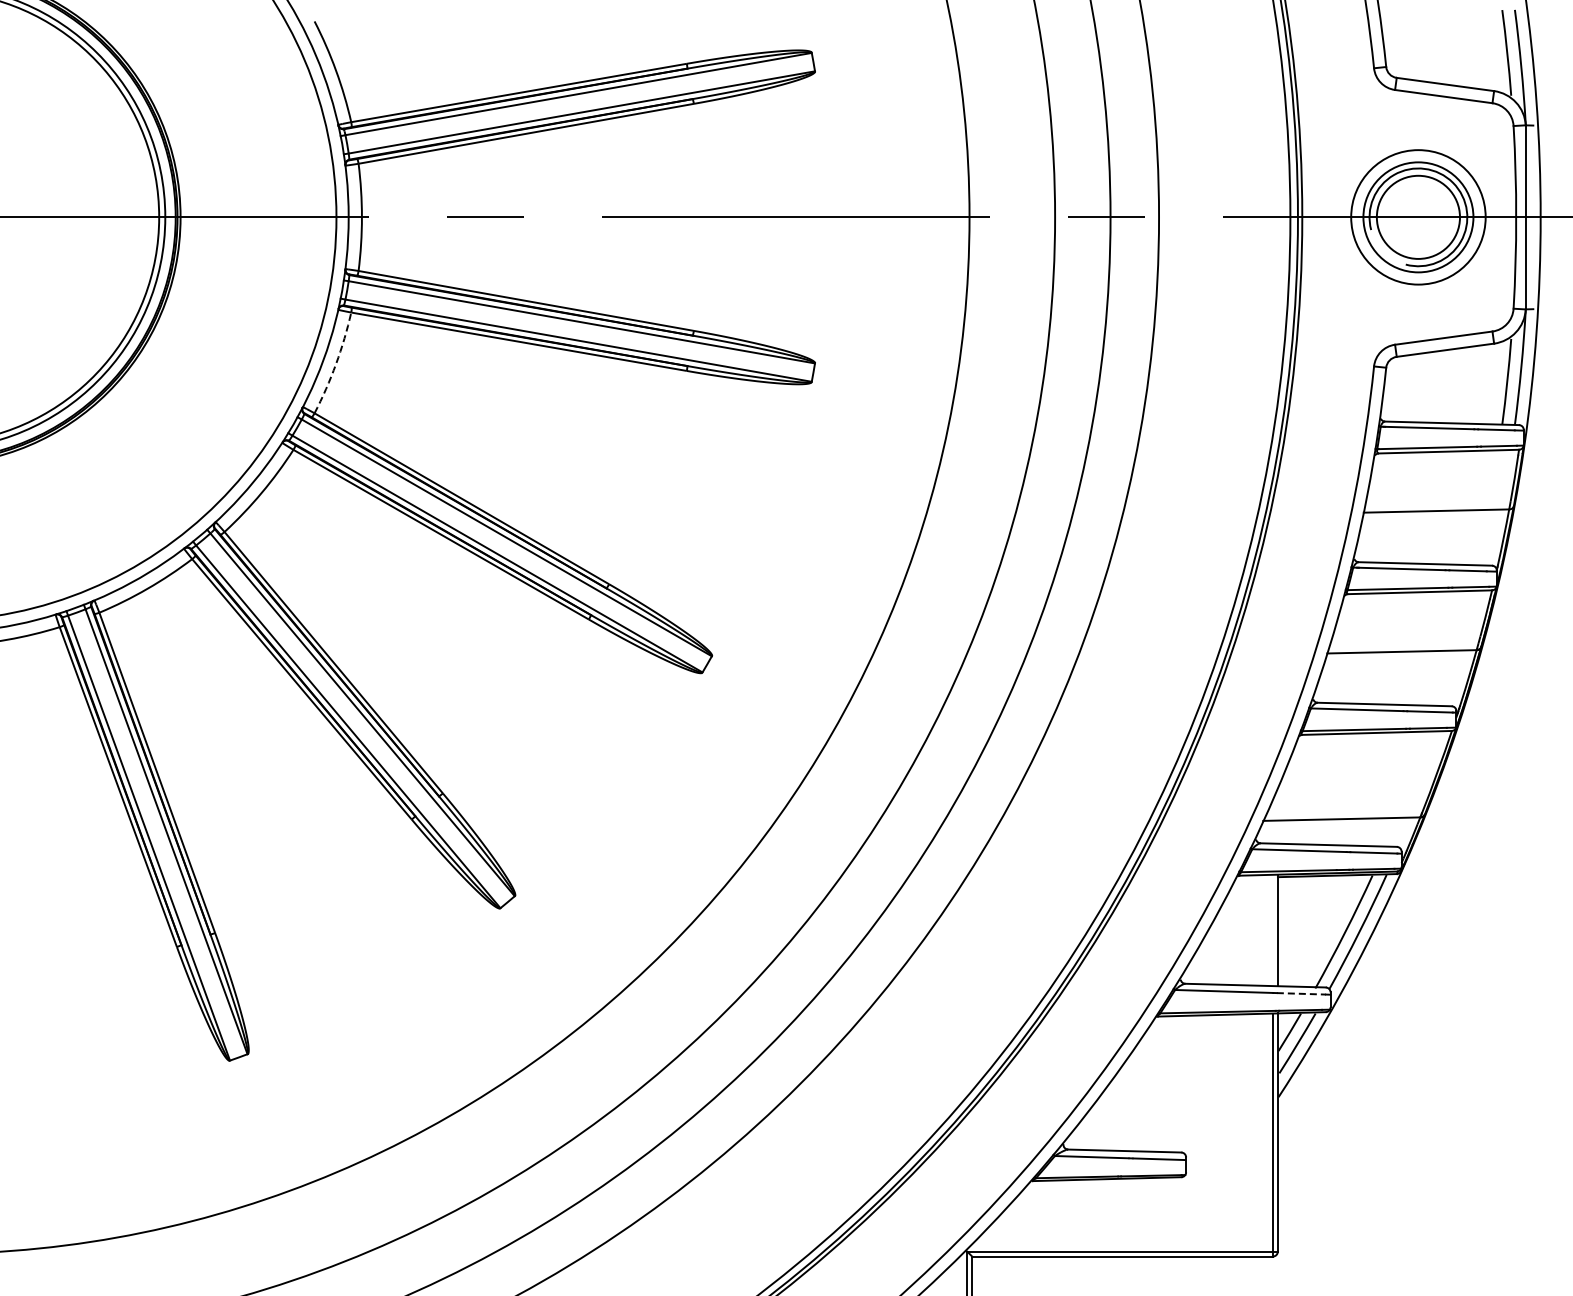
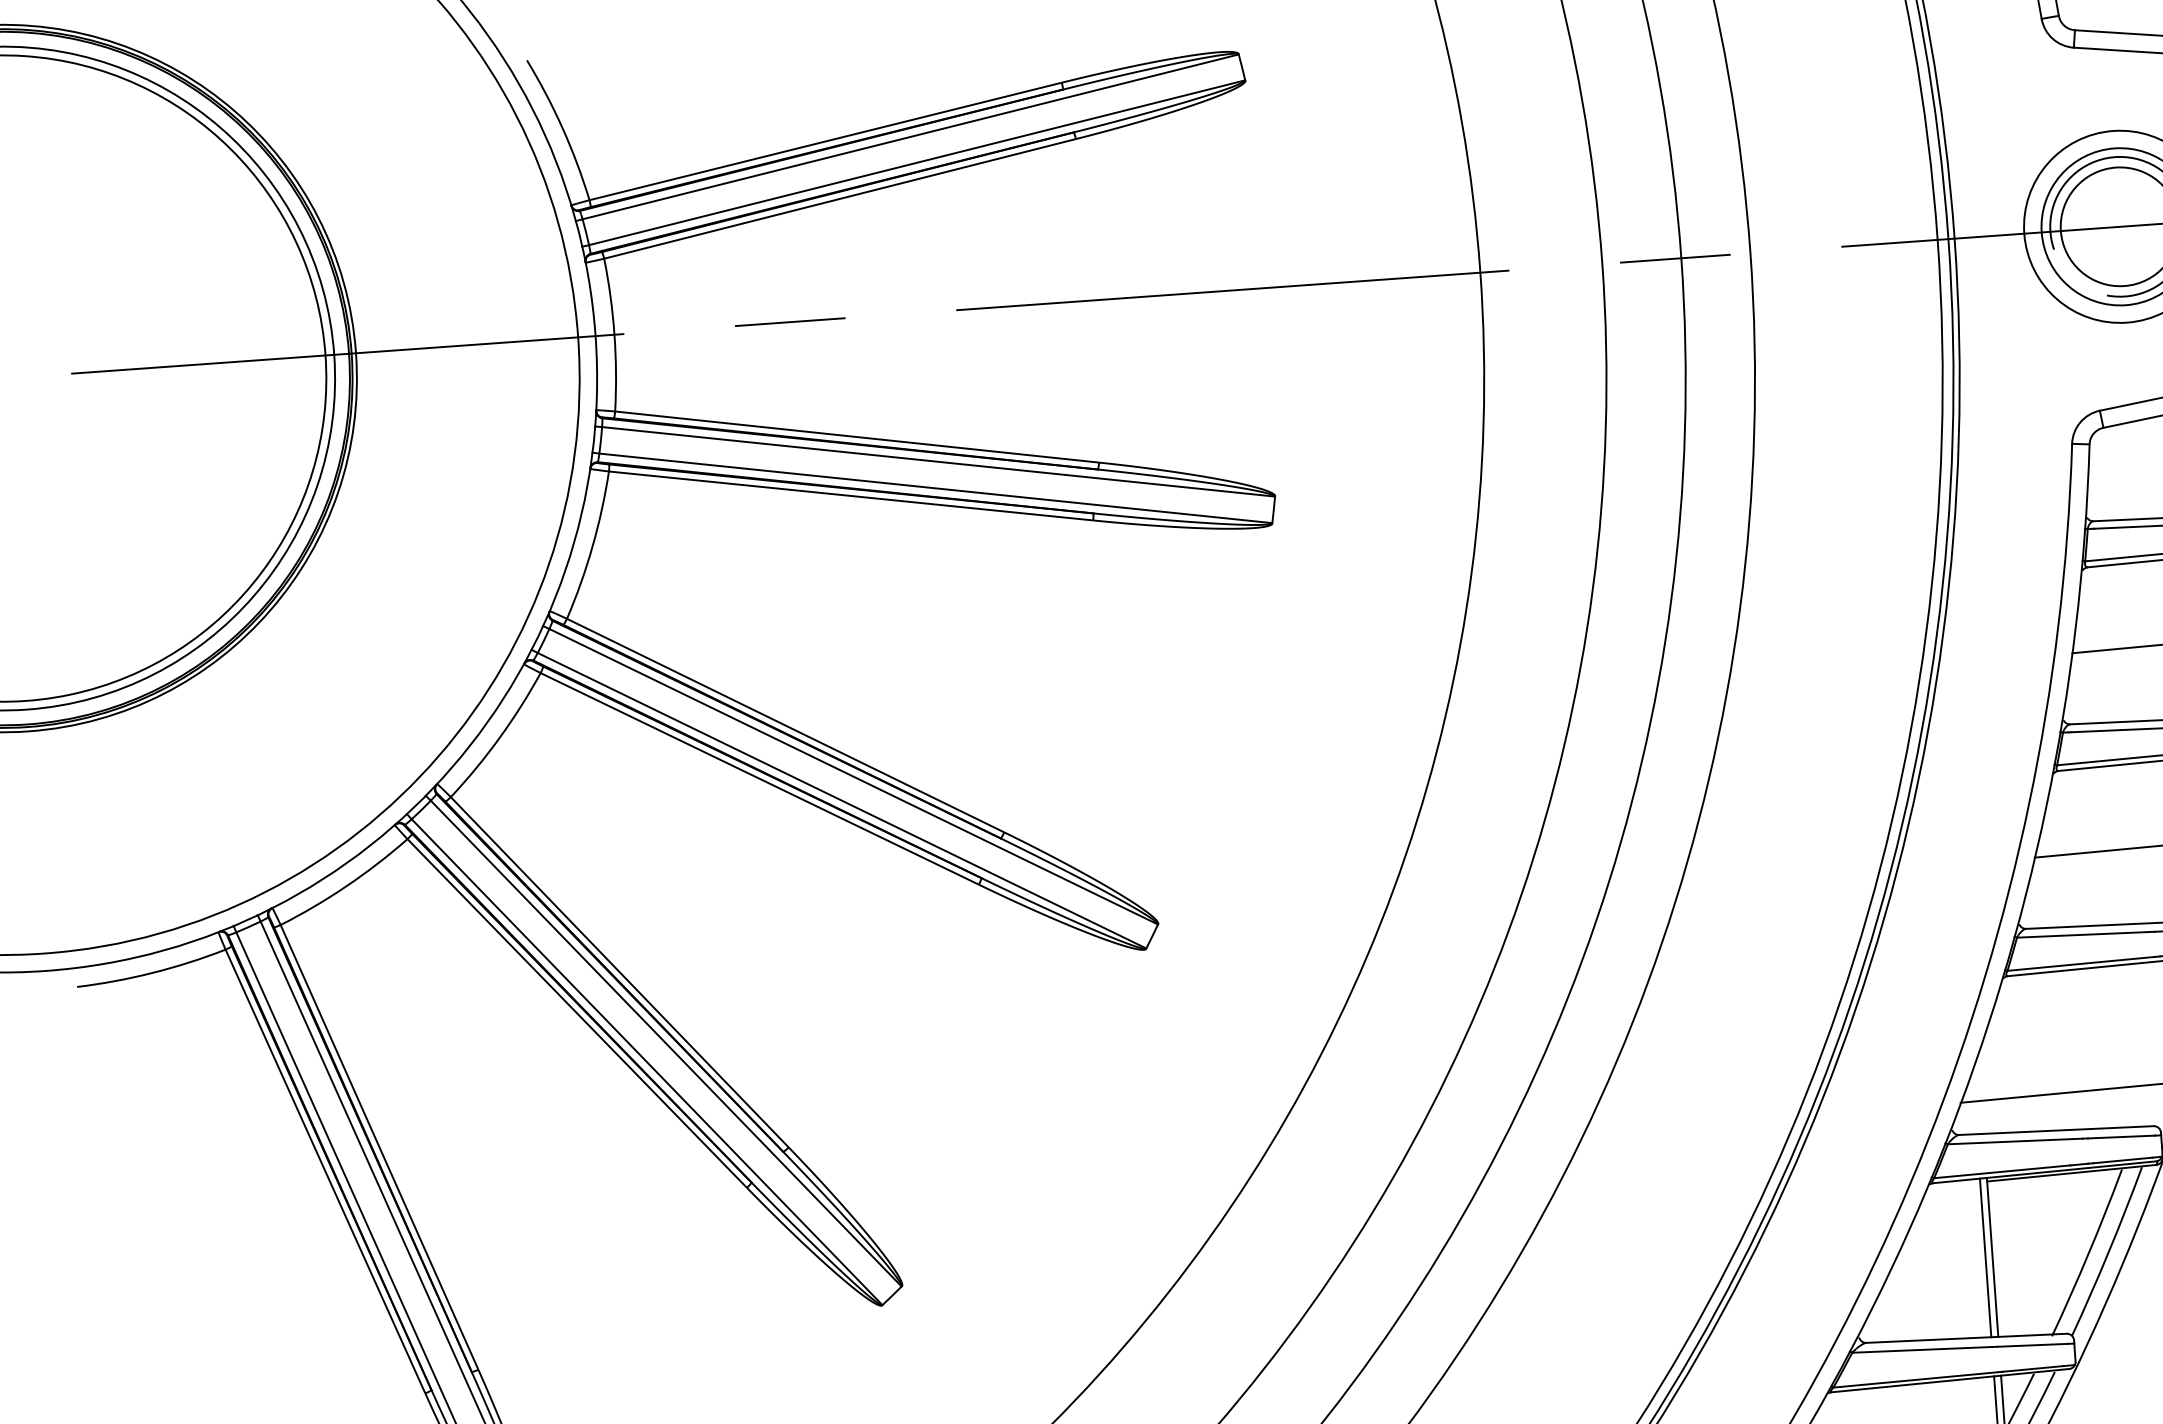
arc: (336, 364) -> (593, 547), dashed -> solid
line: (1272, 930) -> (1984, 1258), added
line: (1301, 993) -> (2032, 1344), dashed -> solid

